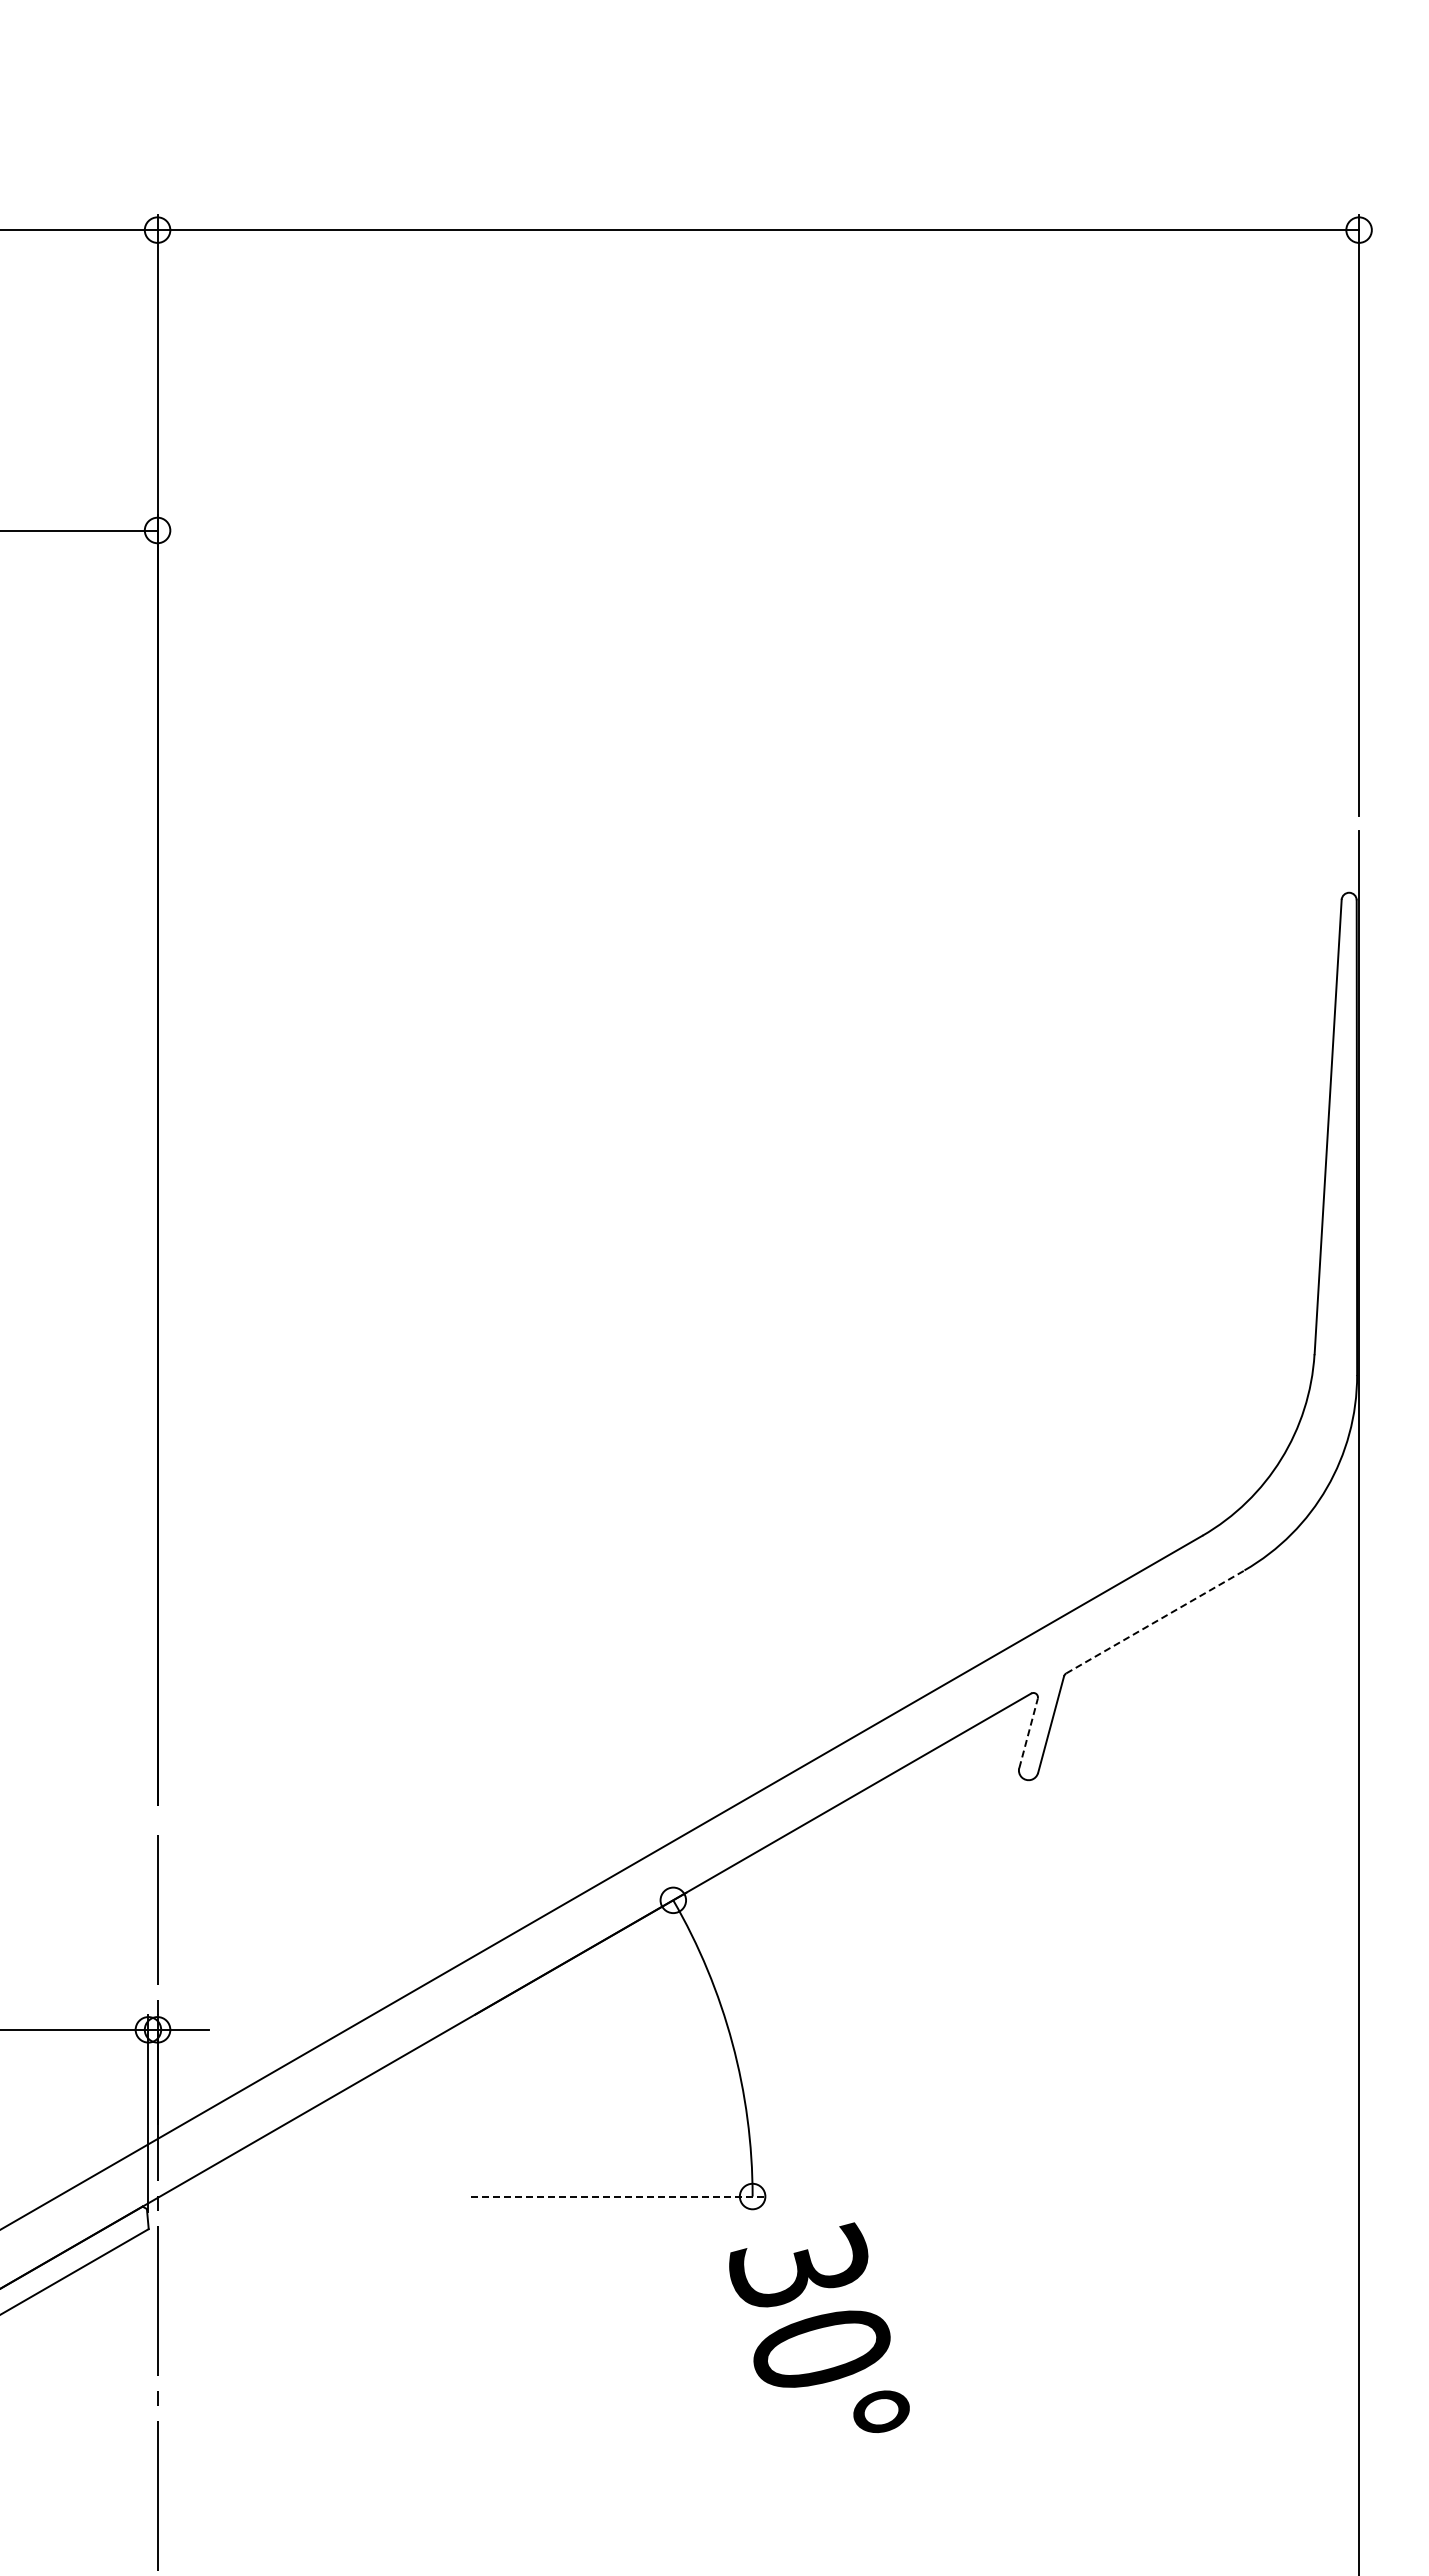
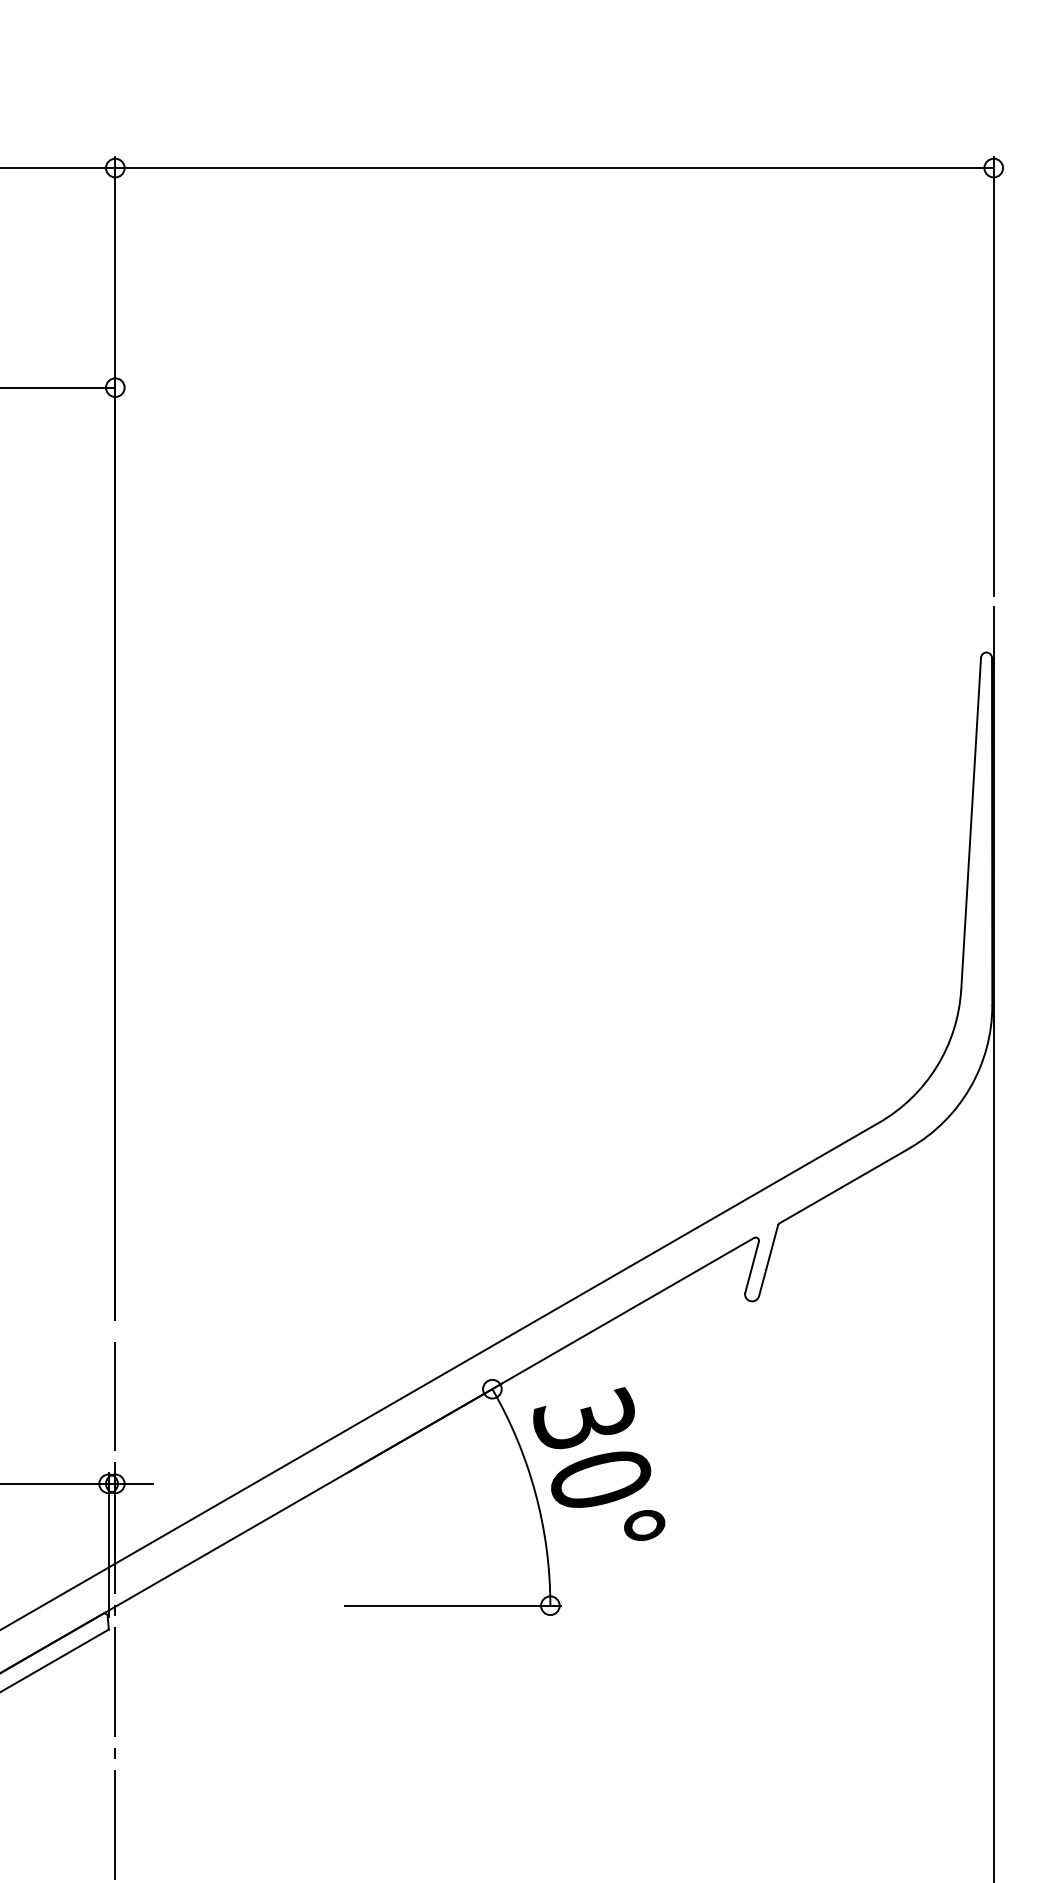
line: (1155, 1622) -> (844, 1186), dashed -> solid
line: (1028, 1733) -> (752, 1267), dashed -> solid
line: (619, 2196) -> (453, 1605), dashed -> solid
text: (819, 2327) -> (599, 1463), moved

